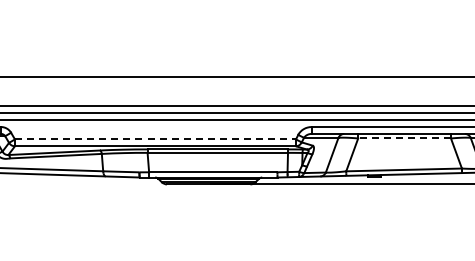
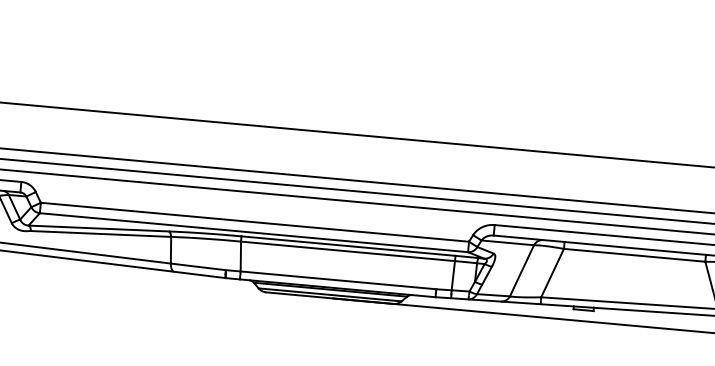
line: (404, 138) -> (634, 255), dashed -> solid
line: (155, 139) -> (254, 222), dashed -> solid

